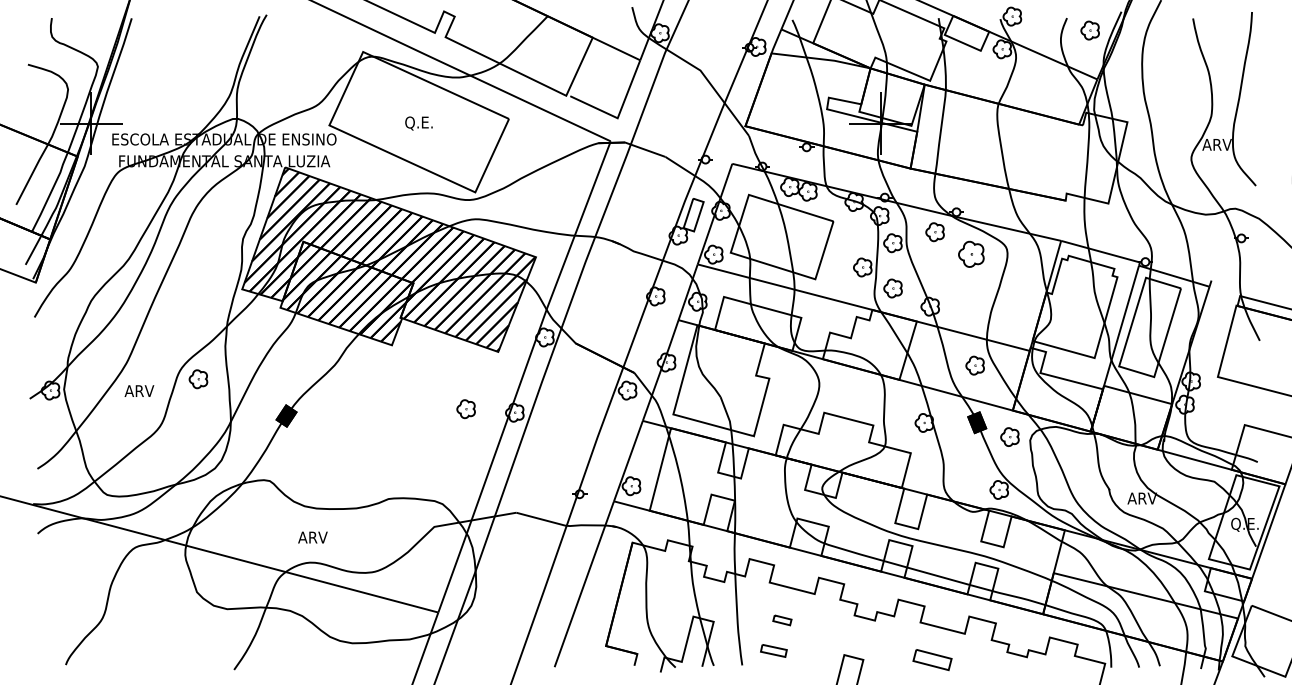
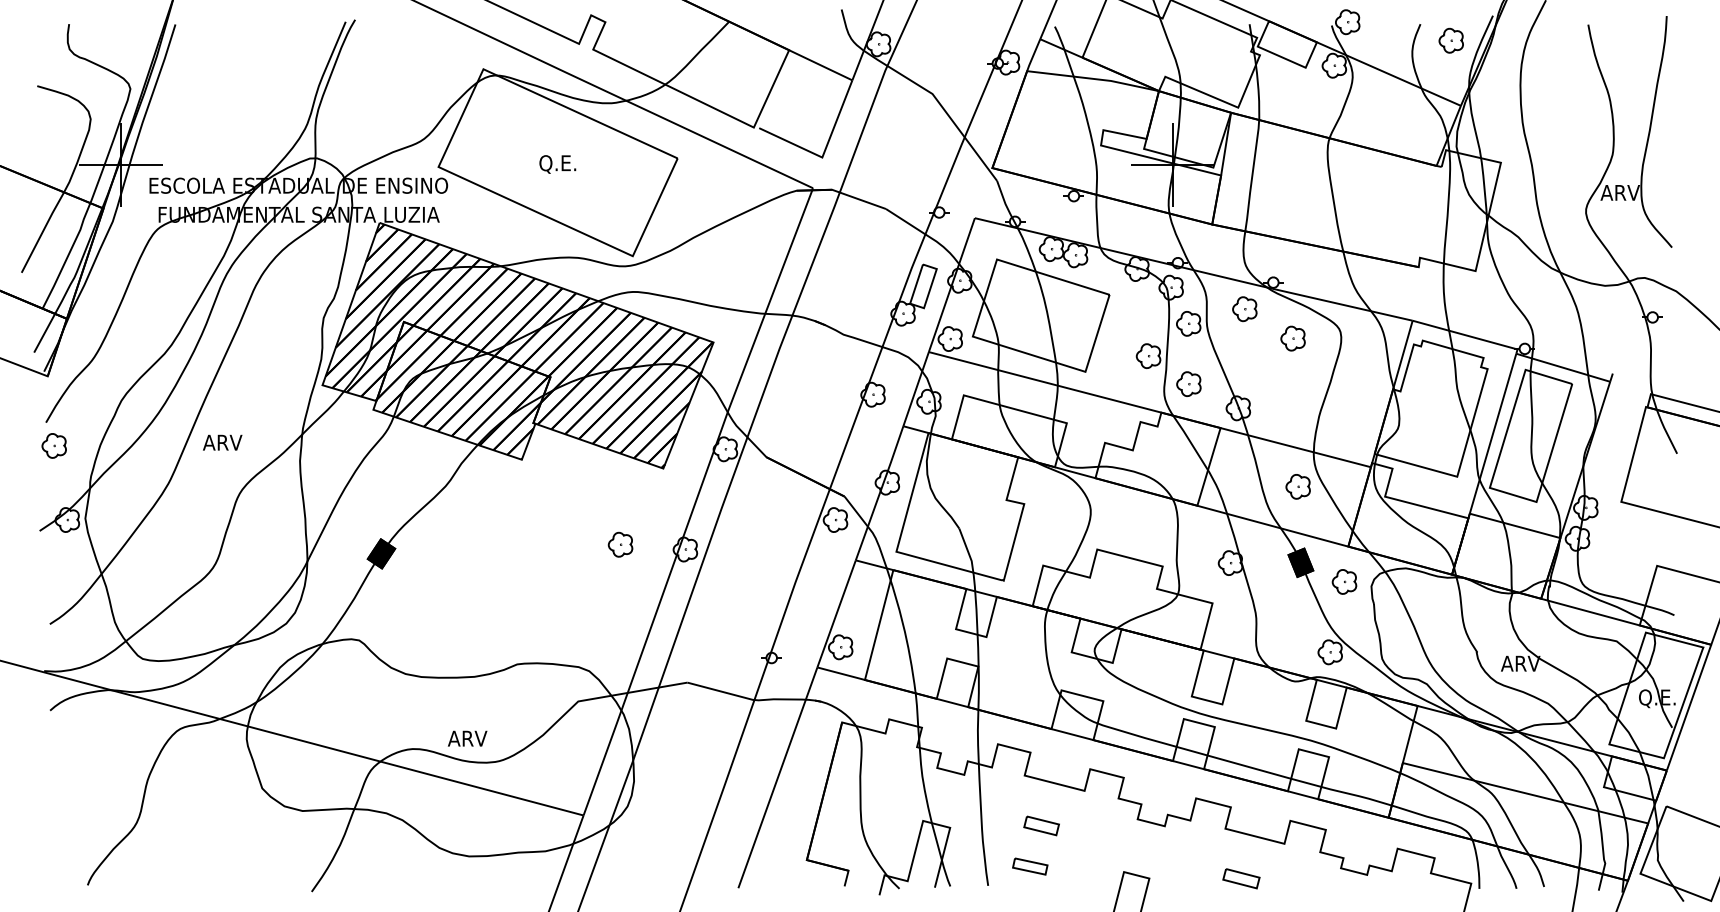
part: (970, 254) -> (1292, 338), size x0.71
part: (197, 378) -> (53, 445), moved
text: (139, 390) -> (222, 442), moved
text: (312, 537) -> (467, 738), moved
part: (782, 620) -> (1041, 825), size x1.43
part: (932, 659) -> (1241, 878), size x0.71

